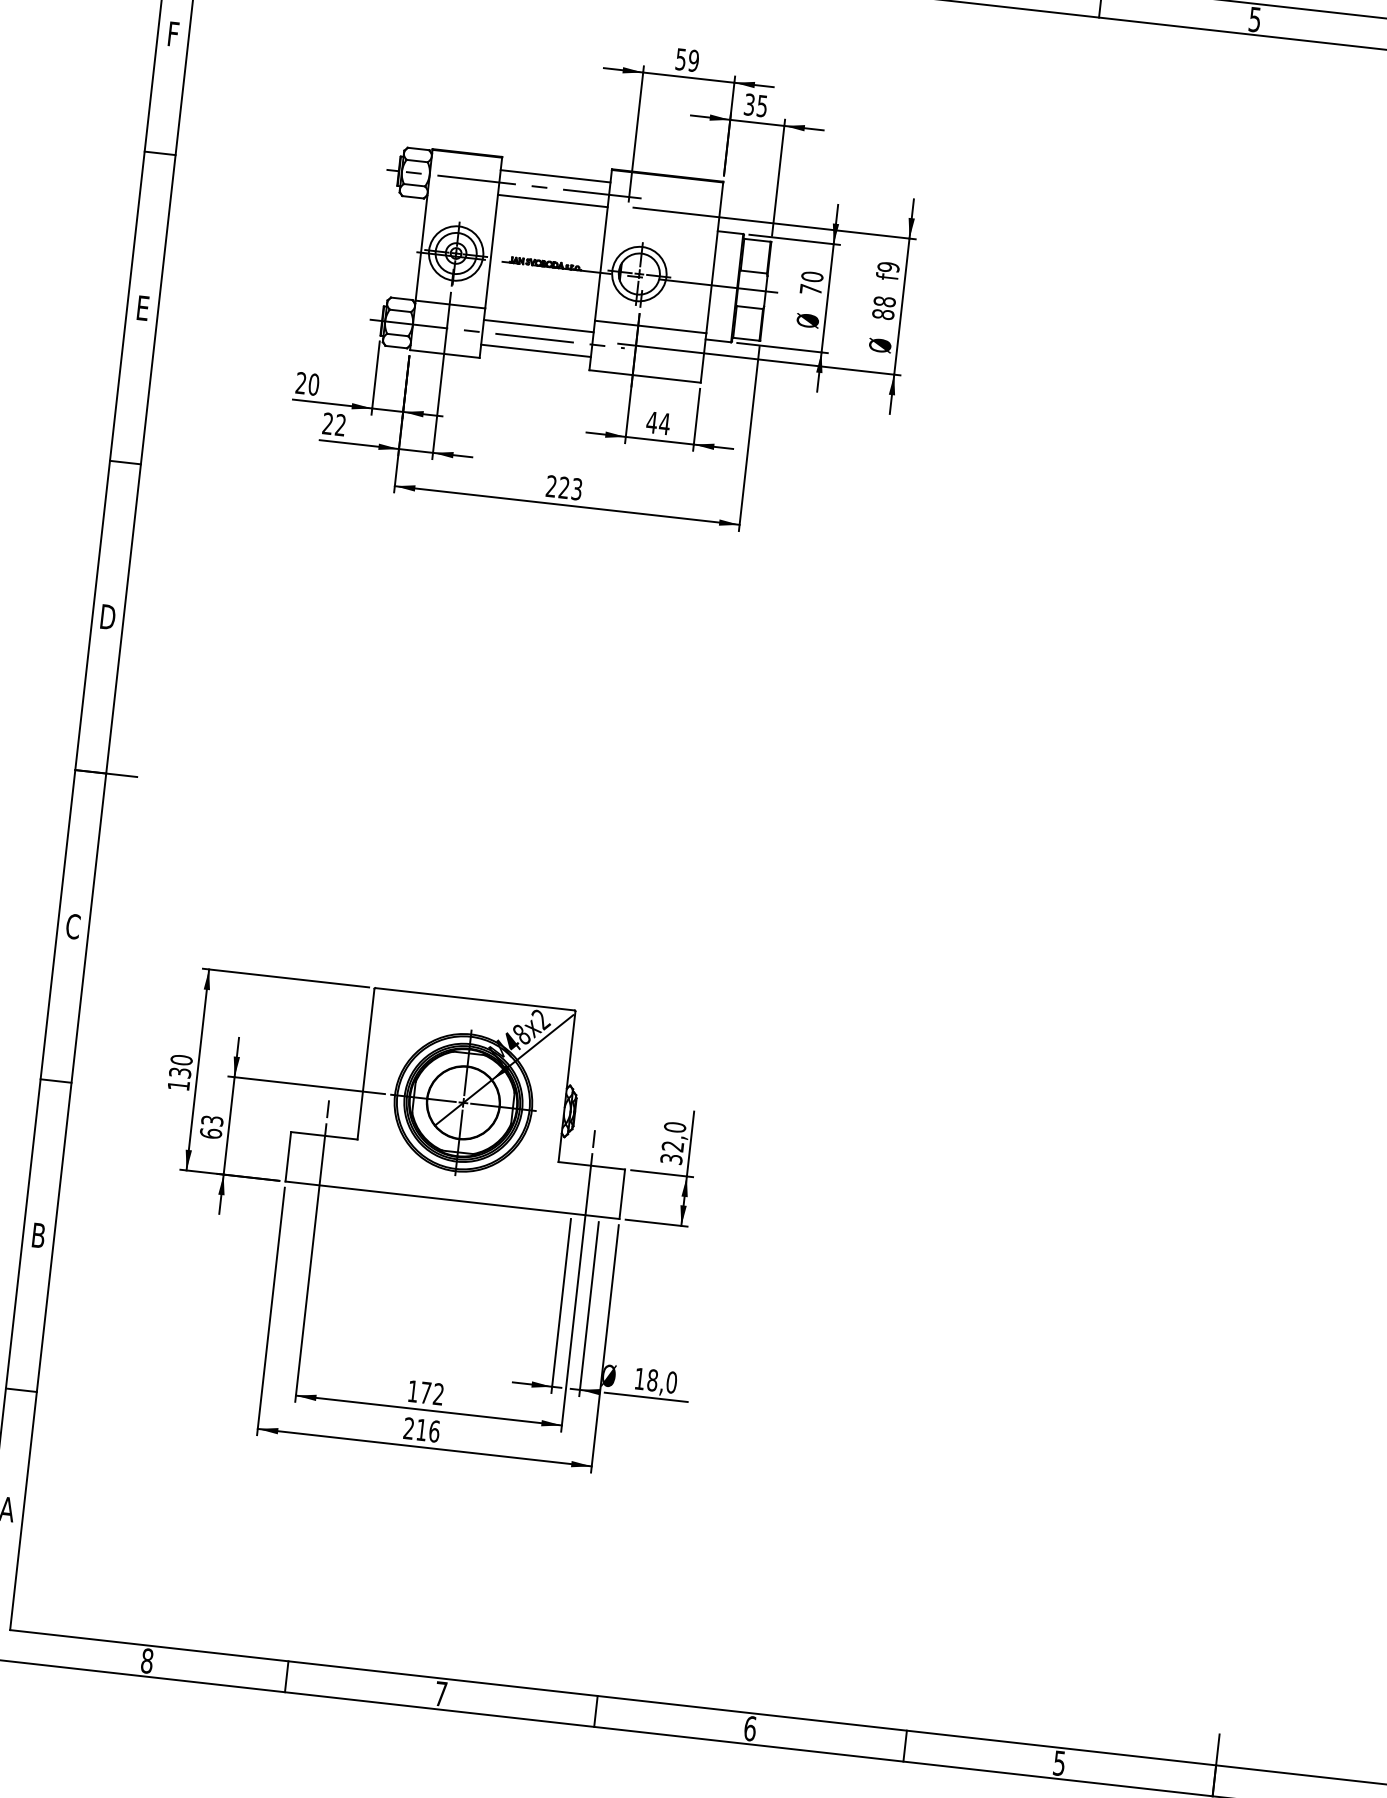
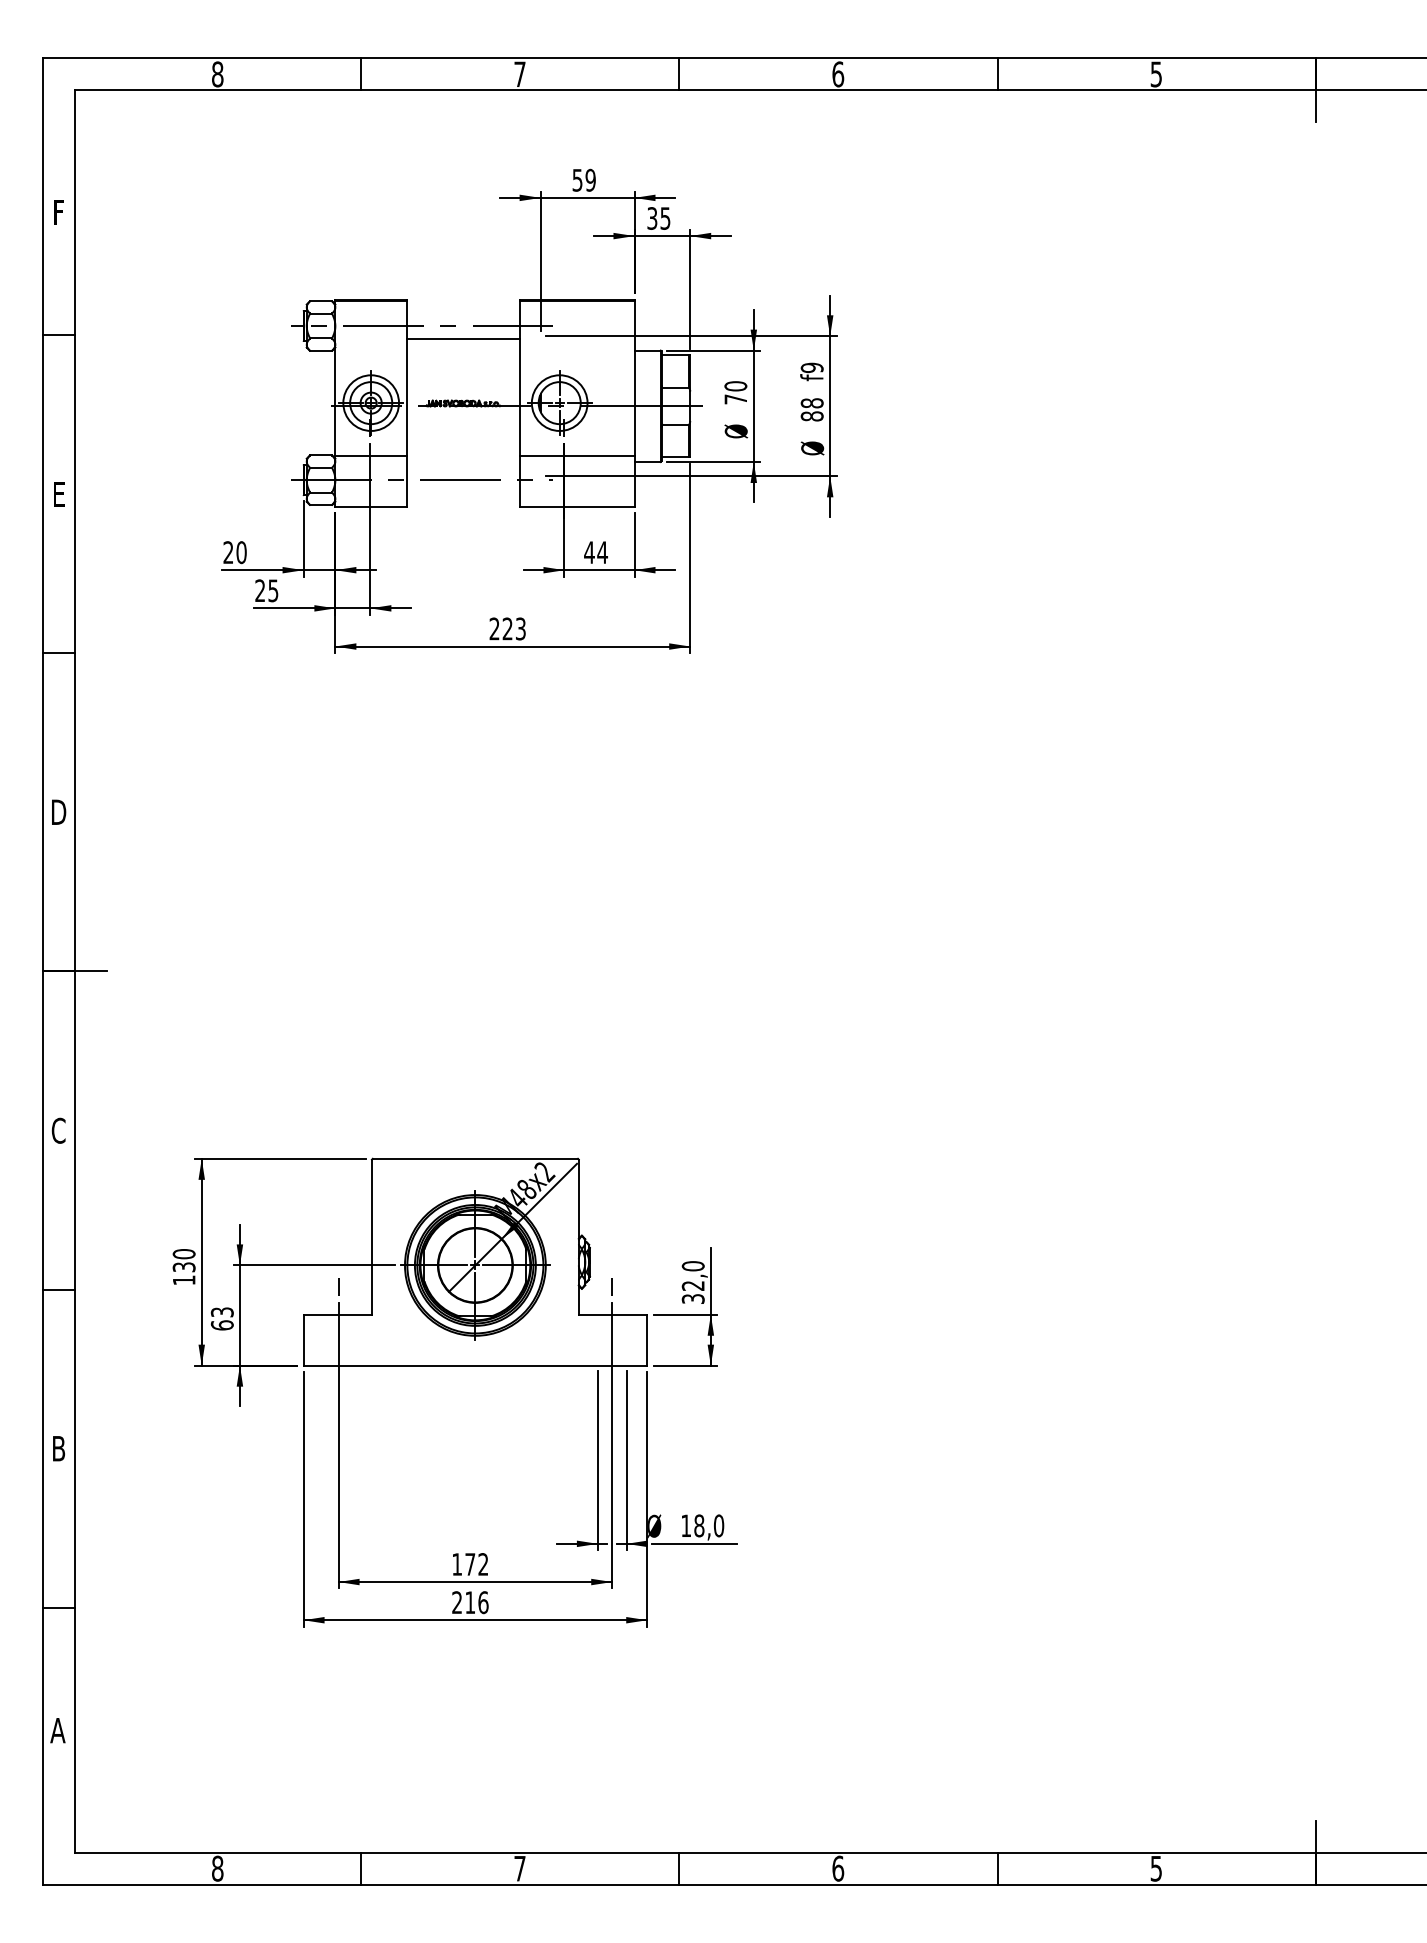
line: (554, 176) -> (462, 313), removed
line: (537, 326) -> (462, 467), removed
line: (535, 350) -> (462, 492), removed
text: (340, 424) -> (273, 590), 22 -> 25

